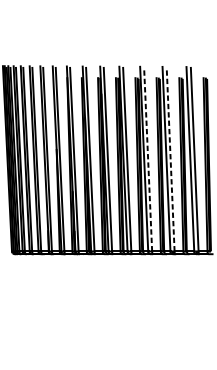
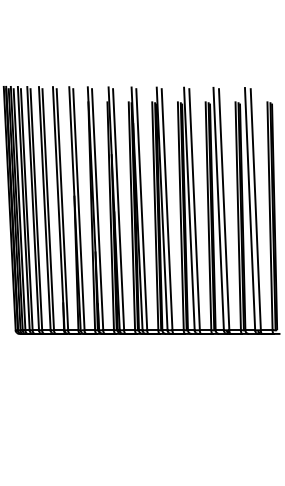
line: (148, 159) -> (194, 209), dashed -> solid
line: (170, 159) -> (224, 209), dashed -> solid

